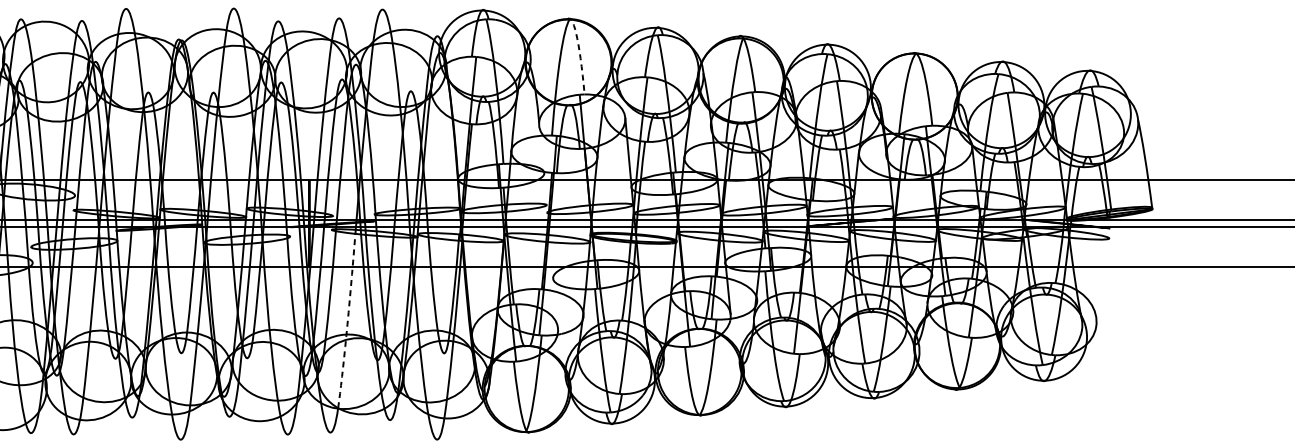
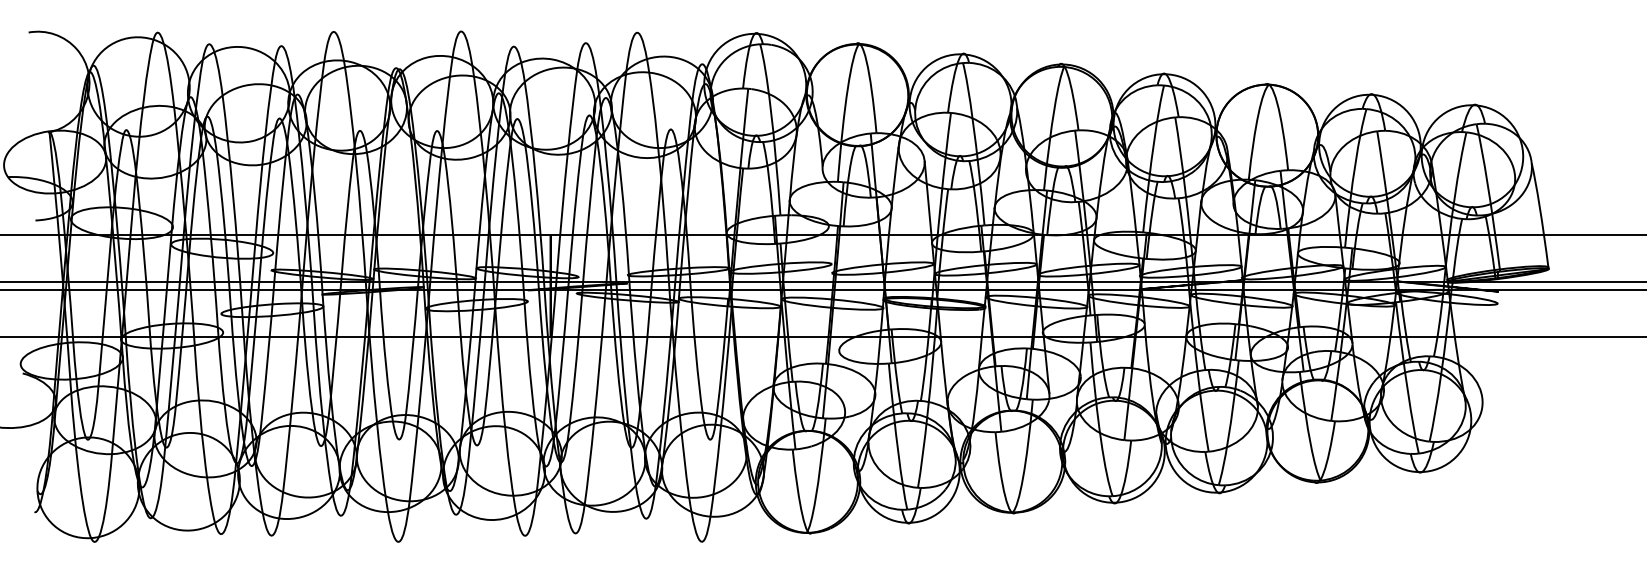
arc: (579, 51) -> (870, 82), dashed -> solid
arc: (347, 323) -> (595, 404), dashed -> solid

